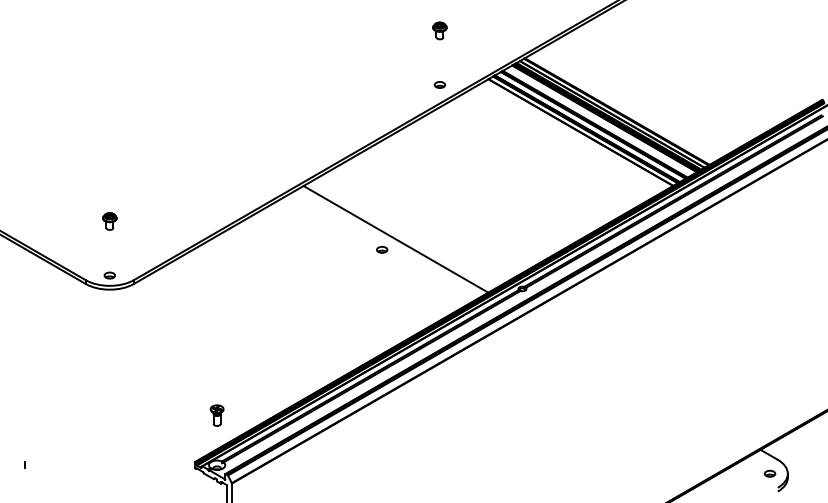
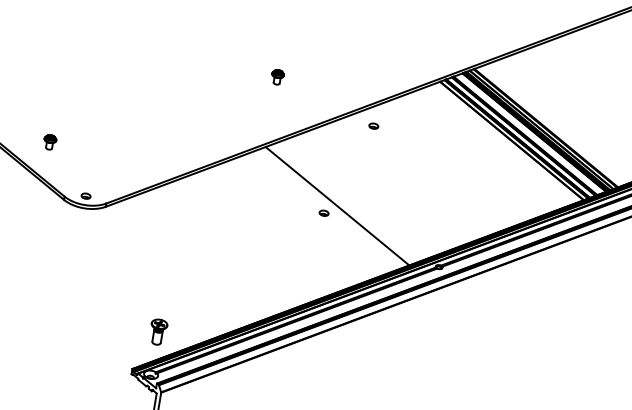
part: (439, 30) -> (277, 76), moved
part: (439, 84) -> (373, 125), moved
part: (109, 221) -> (49, 142), moved
part: (216, 415) -> (157, 331), size x1.4

